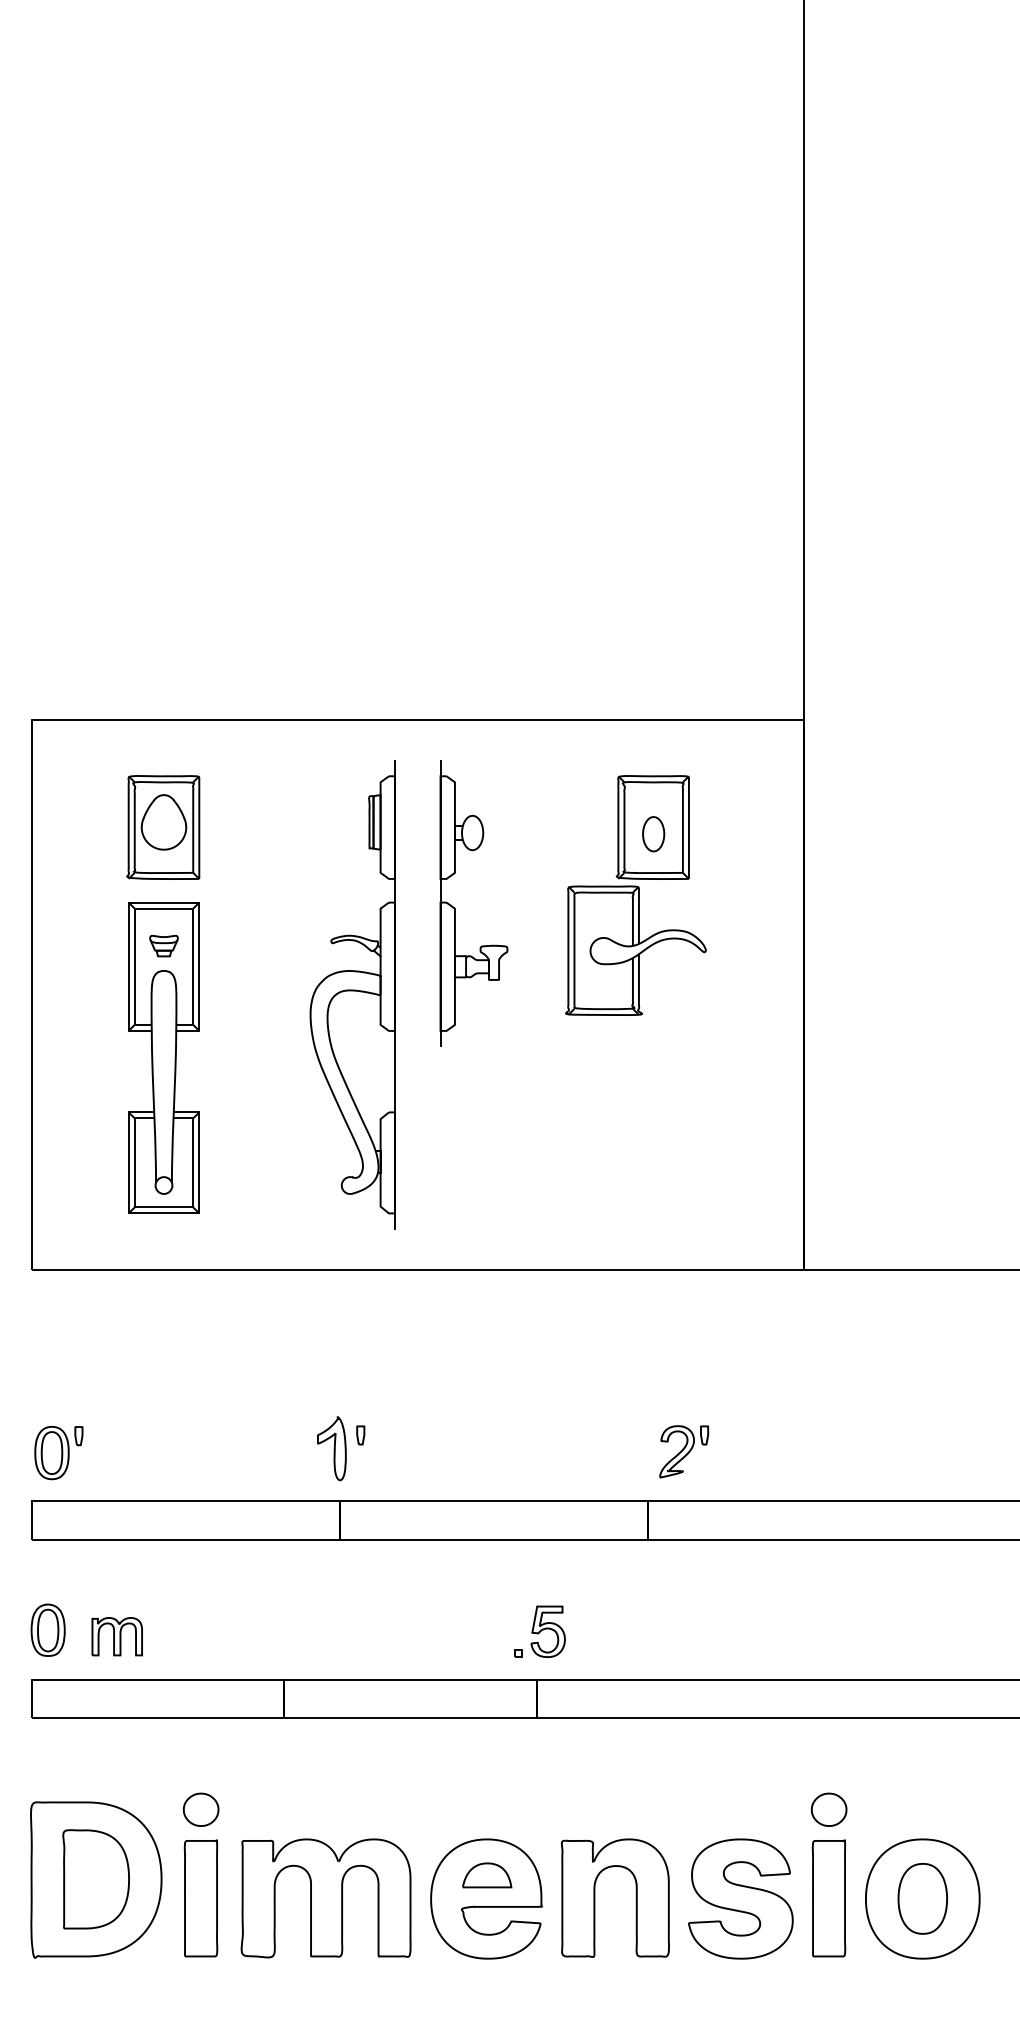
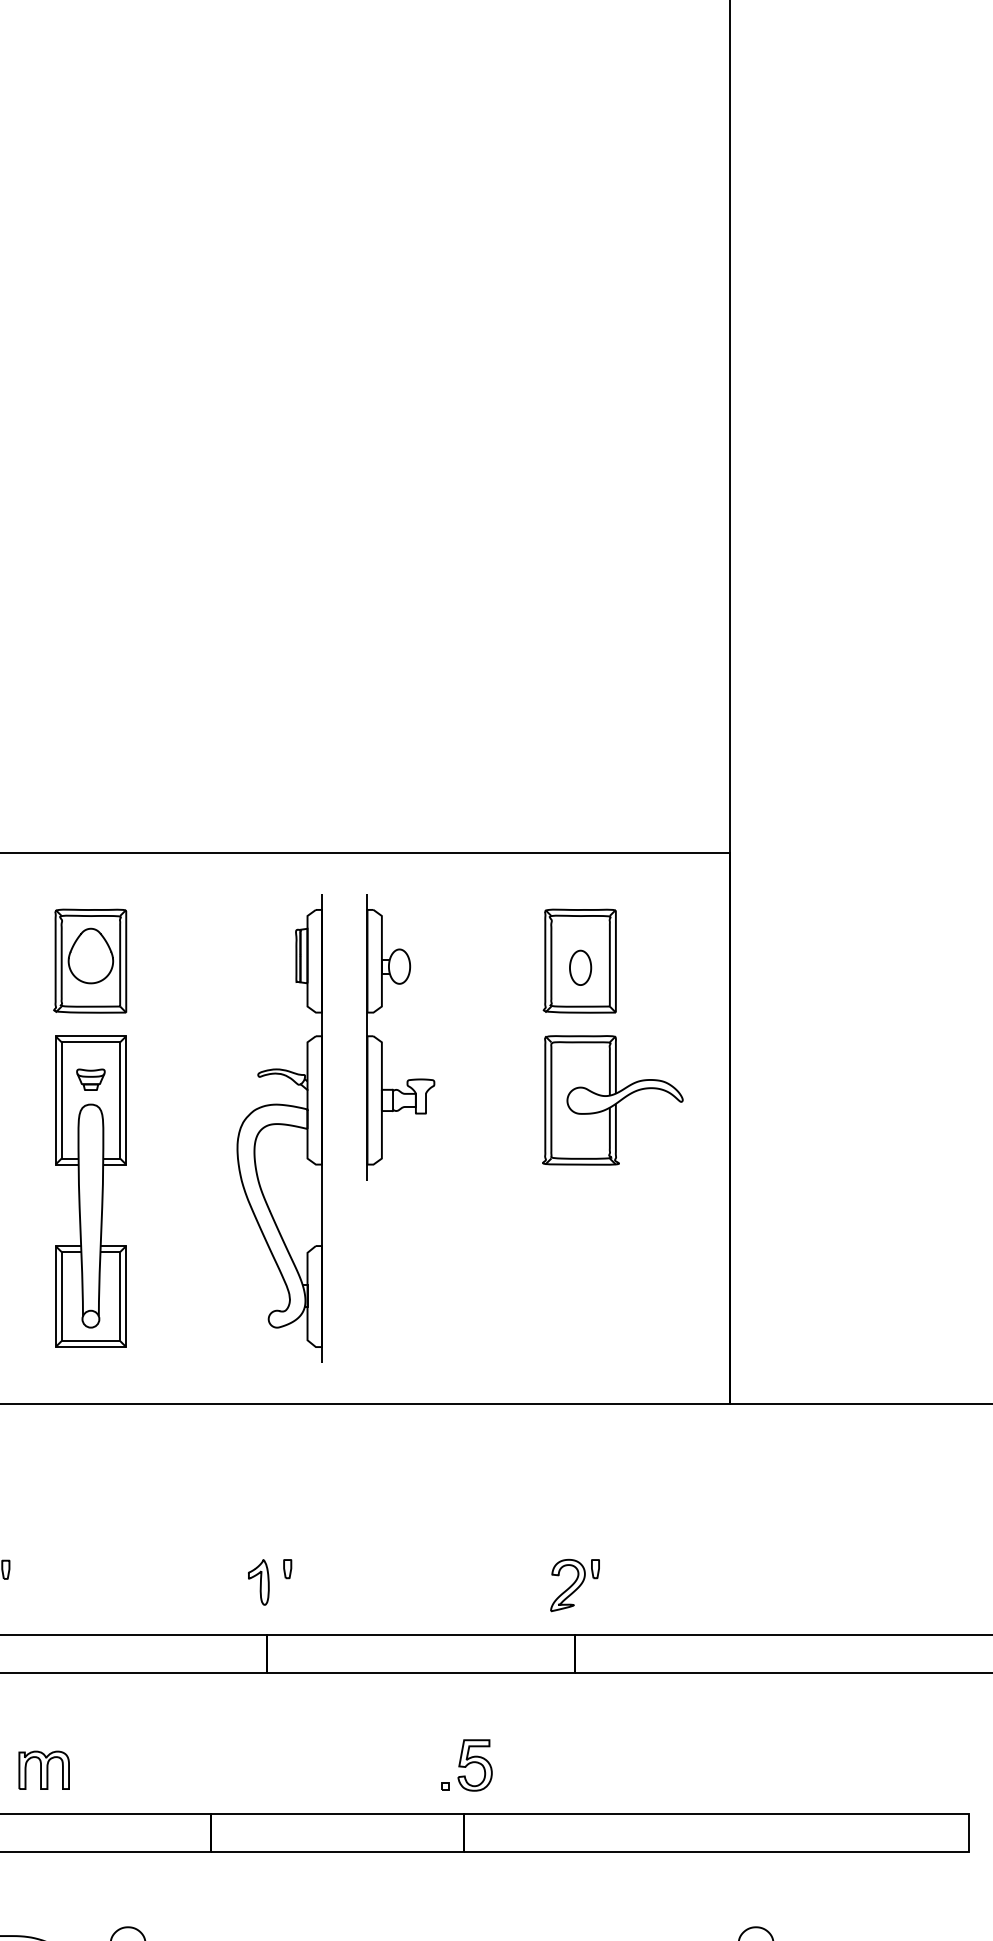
part: (635, 950) -> (612, 1100), moved
part: (331, 1448) -> (258, 1582), size x0.71
part: (684, 1451) -> (575, 1585), moved

